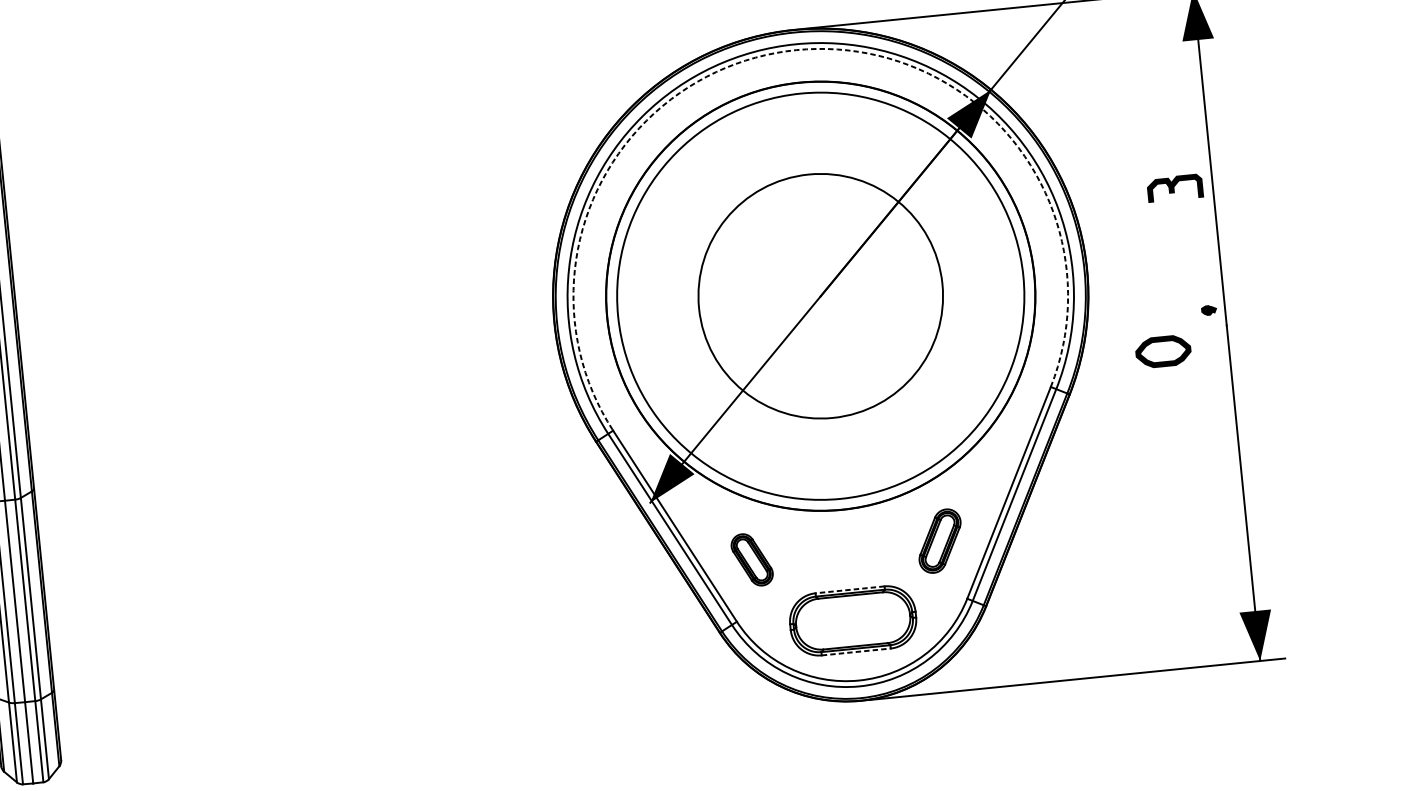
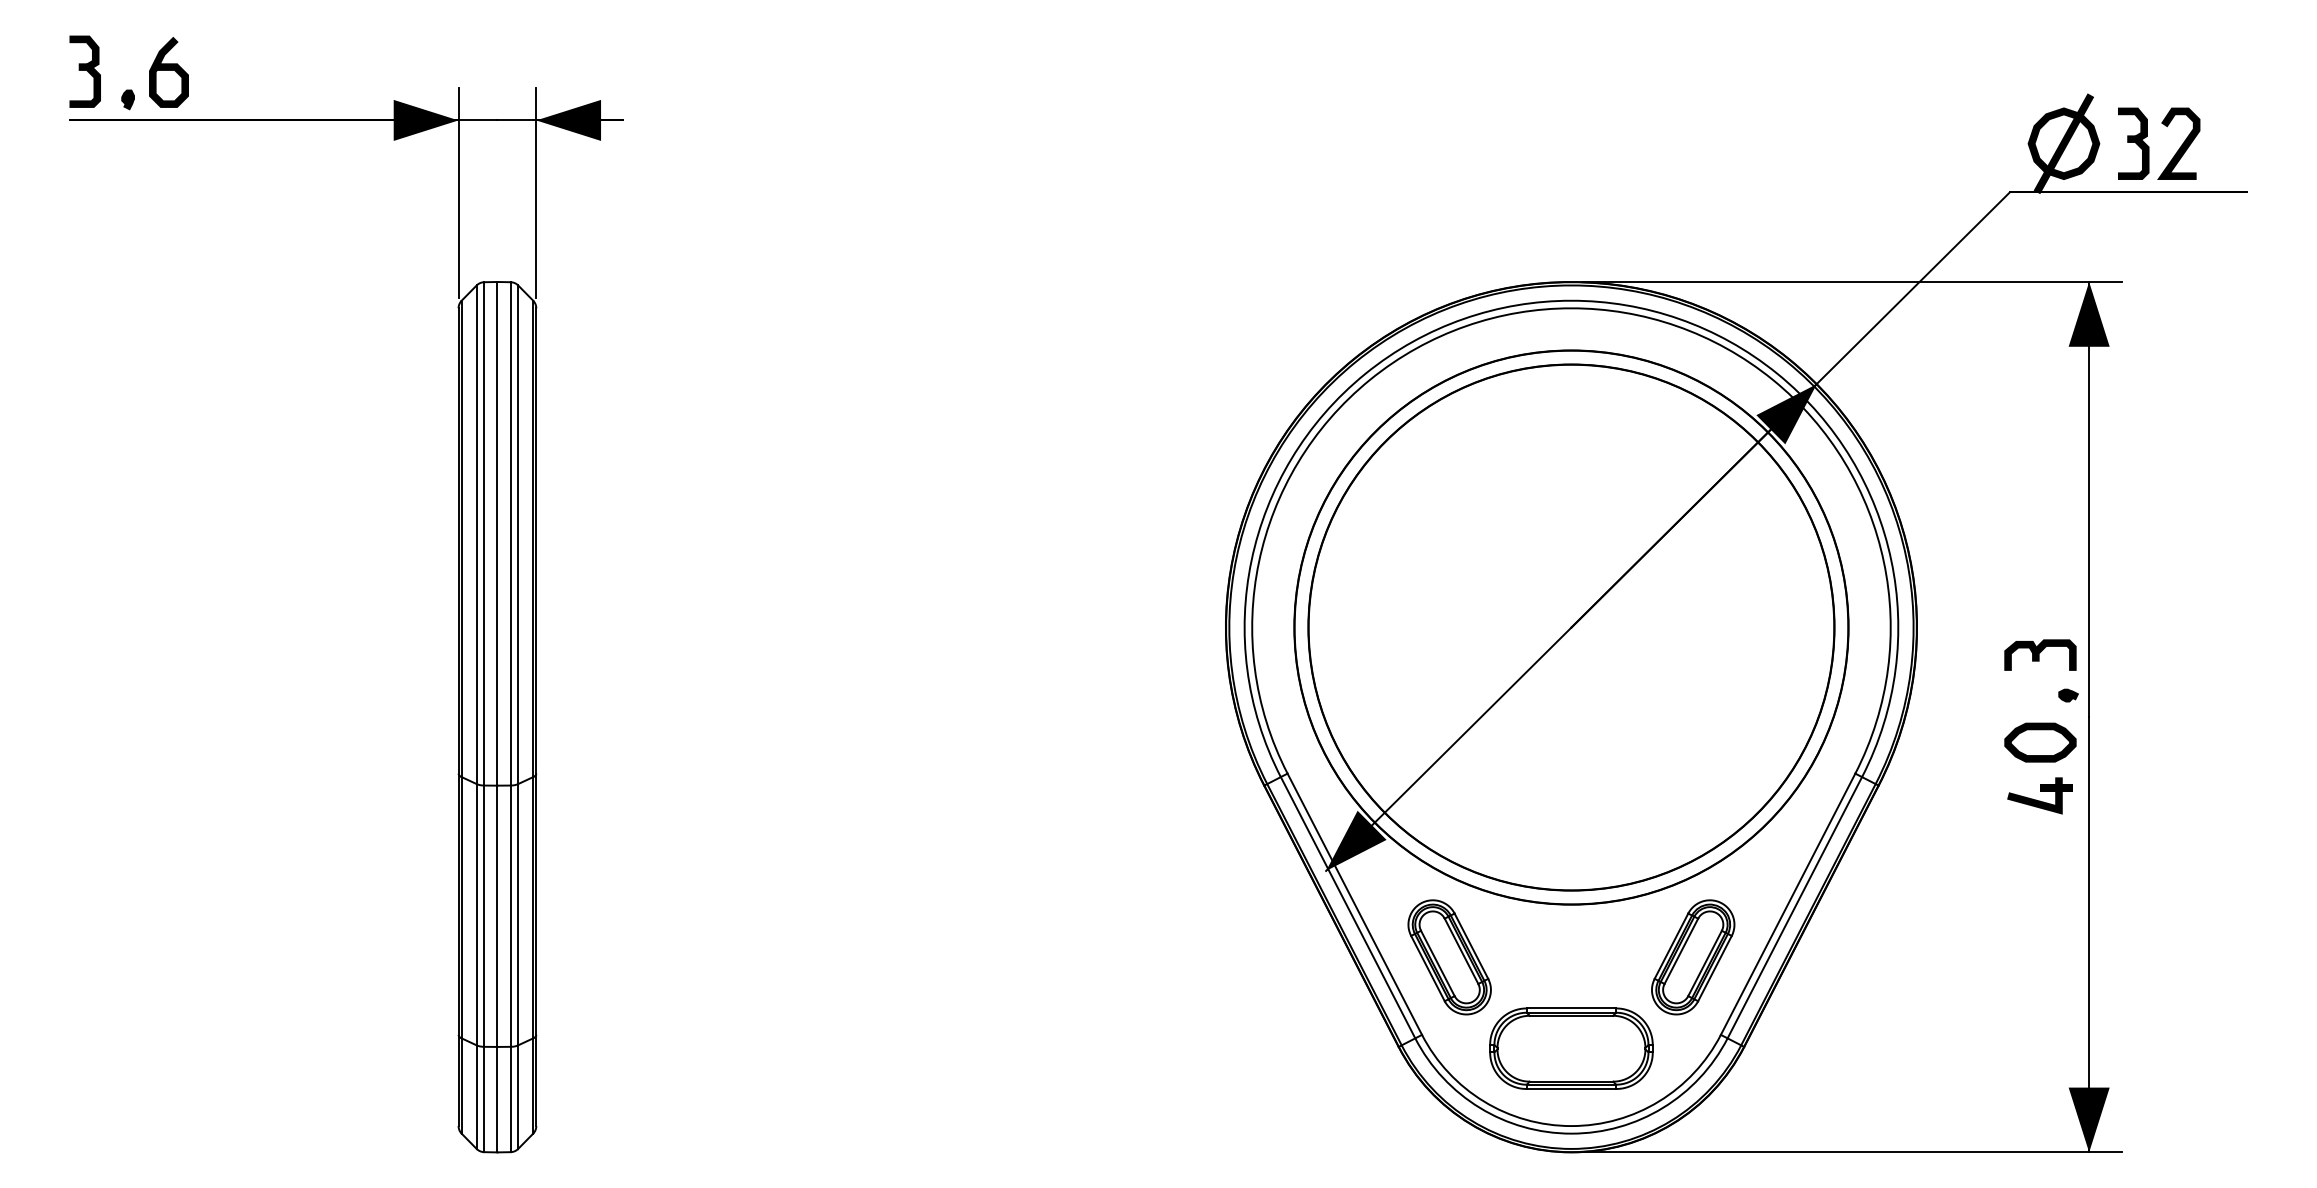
arc: (796, 50) -> (1571, 308), dashed -> solid
part: (1175, 187) -> (2040, 654), moved
circle: (820, 296) -> (1571, 627), size x1.67
part: (1163, 351) -> (2040, 742), moved
part: (1194, 389) -> (2039, 795), added
part: (940, 541) -> (1693, 957), size x1.43
part: (752, 559) -> (1449, 957), size x1.67
line: (850, 589) -> (1571, 1008), dashed -> solid
line: (856, 652) -> (1571, 1089), dashed -> solid

